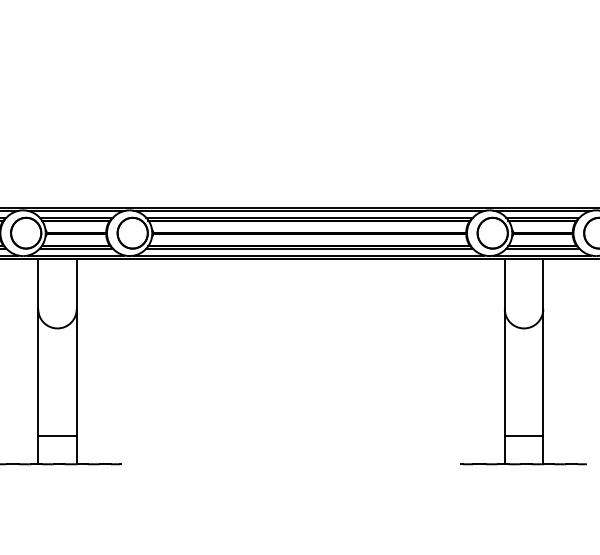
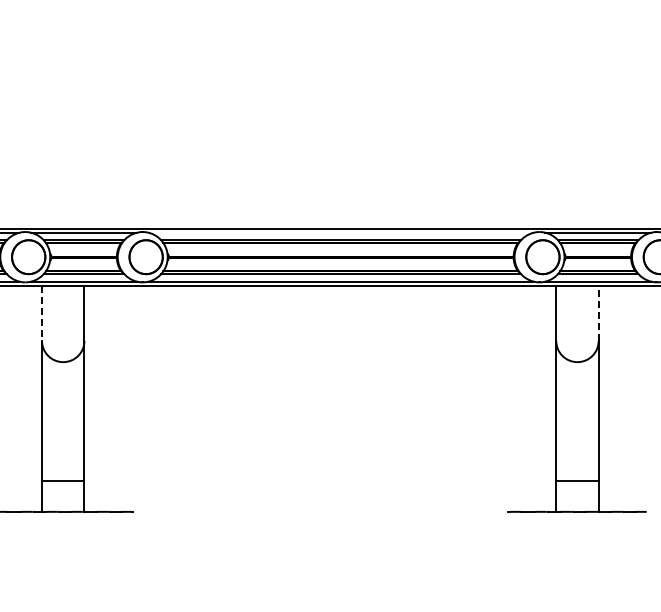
line: (309, 210) -> (340, 232), removed
line: (38, 284) -> (42, 313), solid -> dashed
line: (543, 284) -> (598, 313), solid -> dashed

